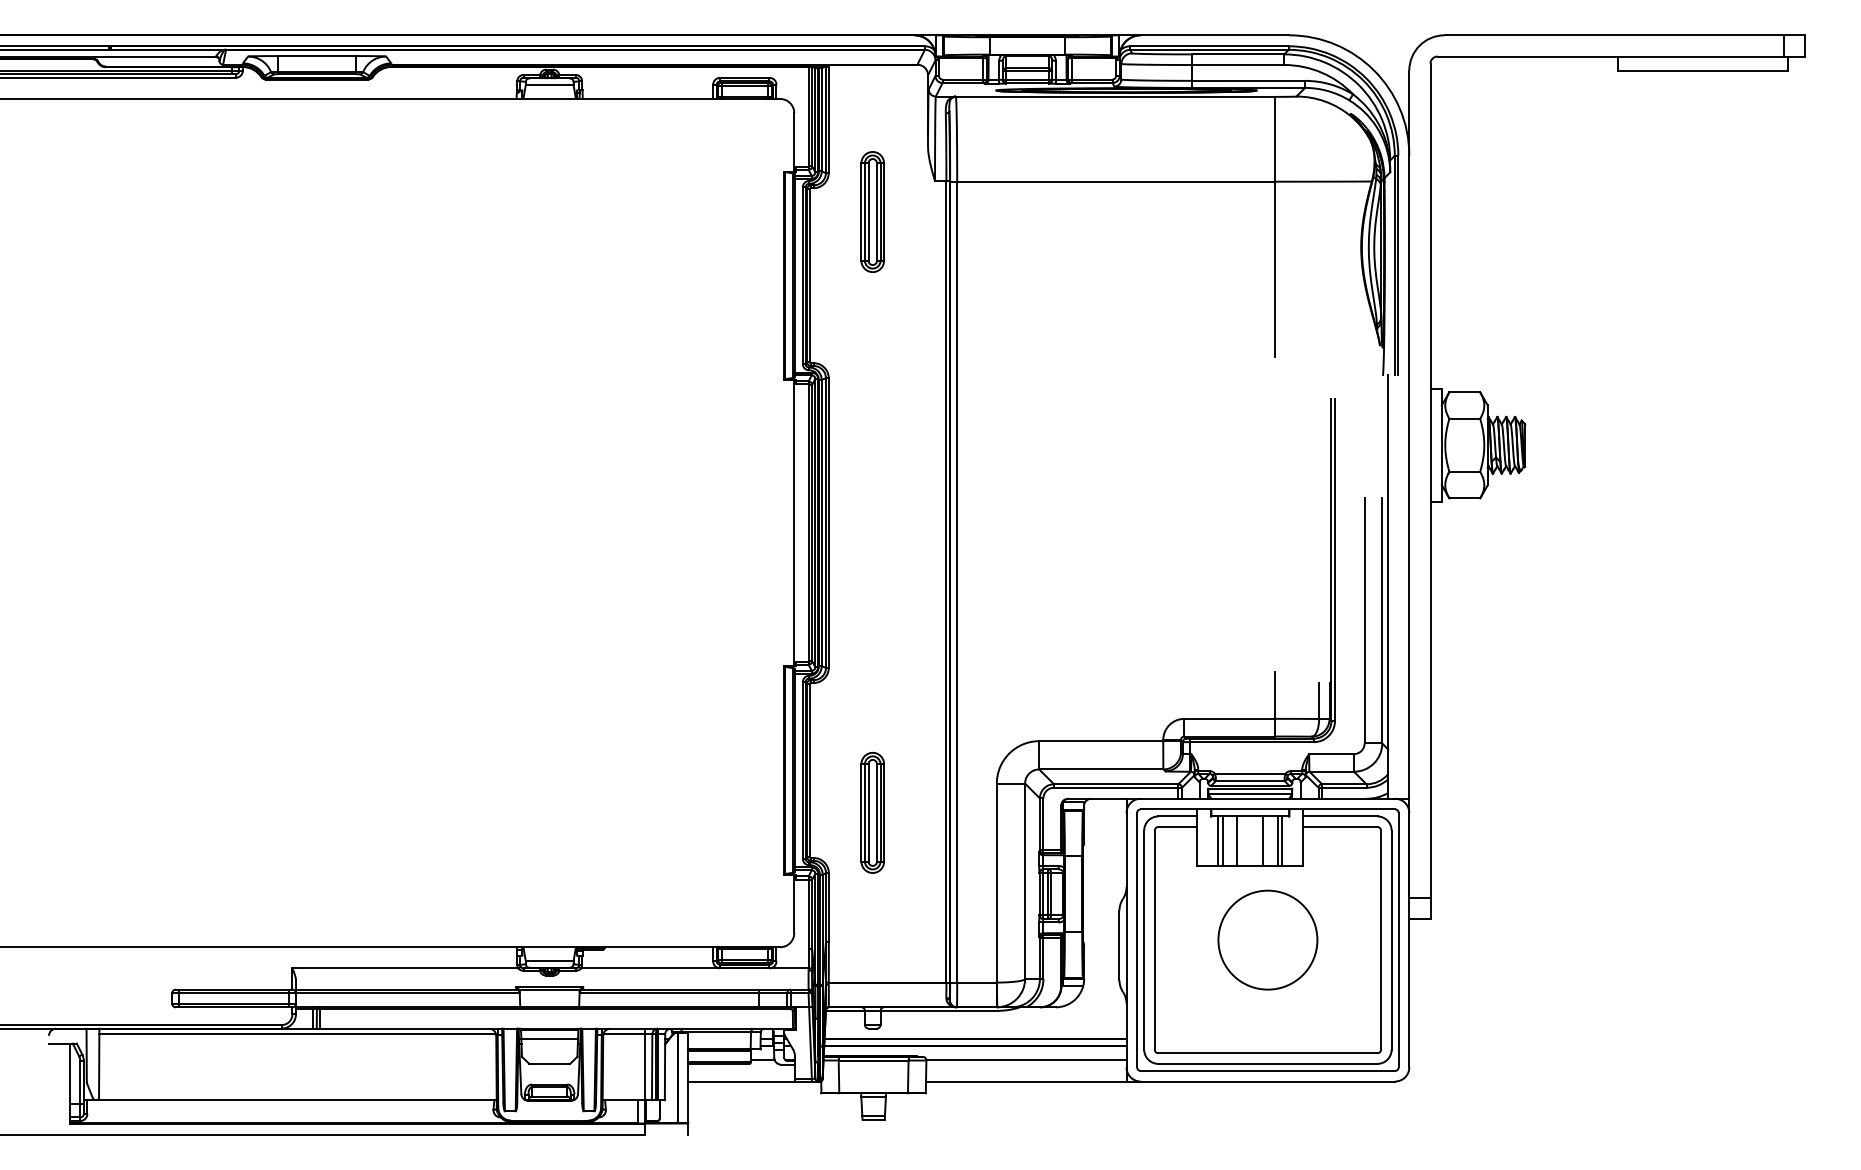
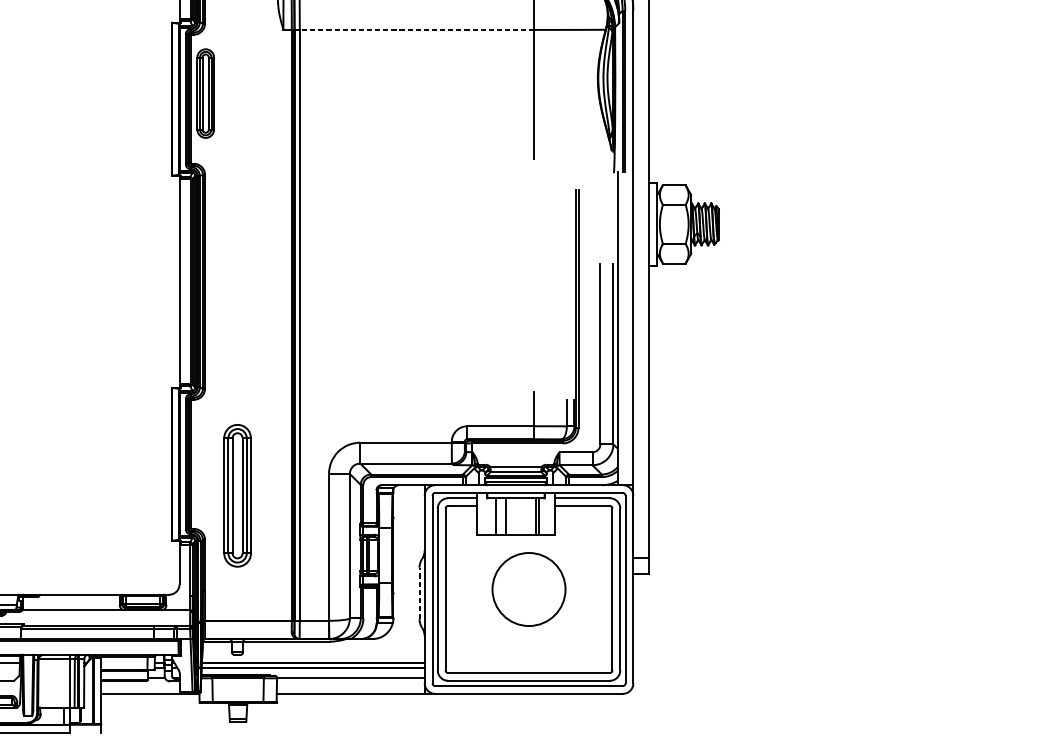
line: (1115, 181) -> (416, 29), solid -> dashed
part: (872, 211) -> (205, 93), moved
part: (872, 812) -> (237, 495), size x1.6
line: (1218, 840) -> (492, 515), removed
line: (1263, 840) -> (525, 515), removed
line: (1119, 945) -> (419, 593), solid -> dashed

